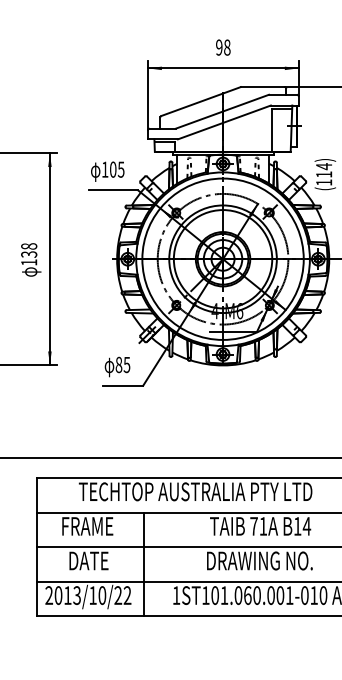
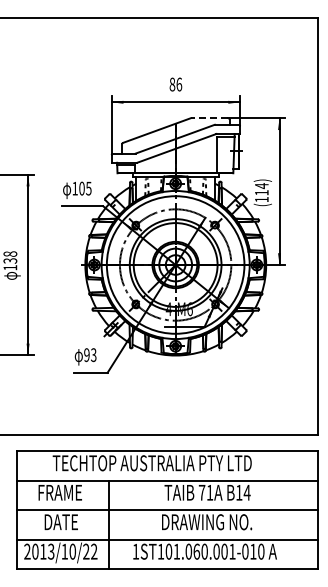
text: (222, 47) -> (175, 84), 98 -> 86
line: (262, 87) -> (209, 118), solid -> dashed
text: (123, 364) -> (90, 354), 85 -> 93

